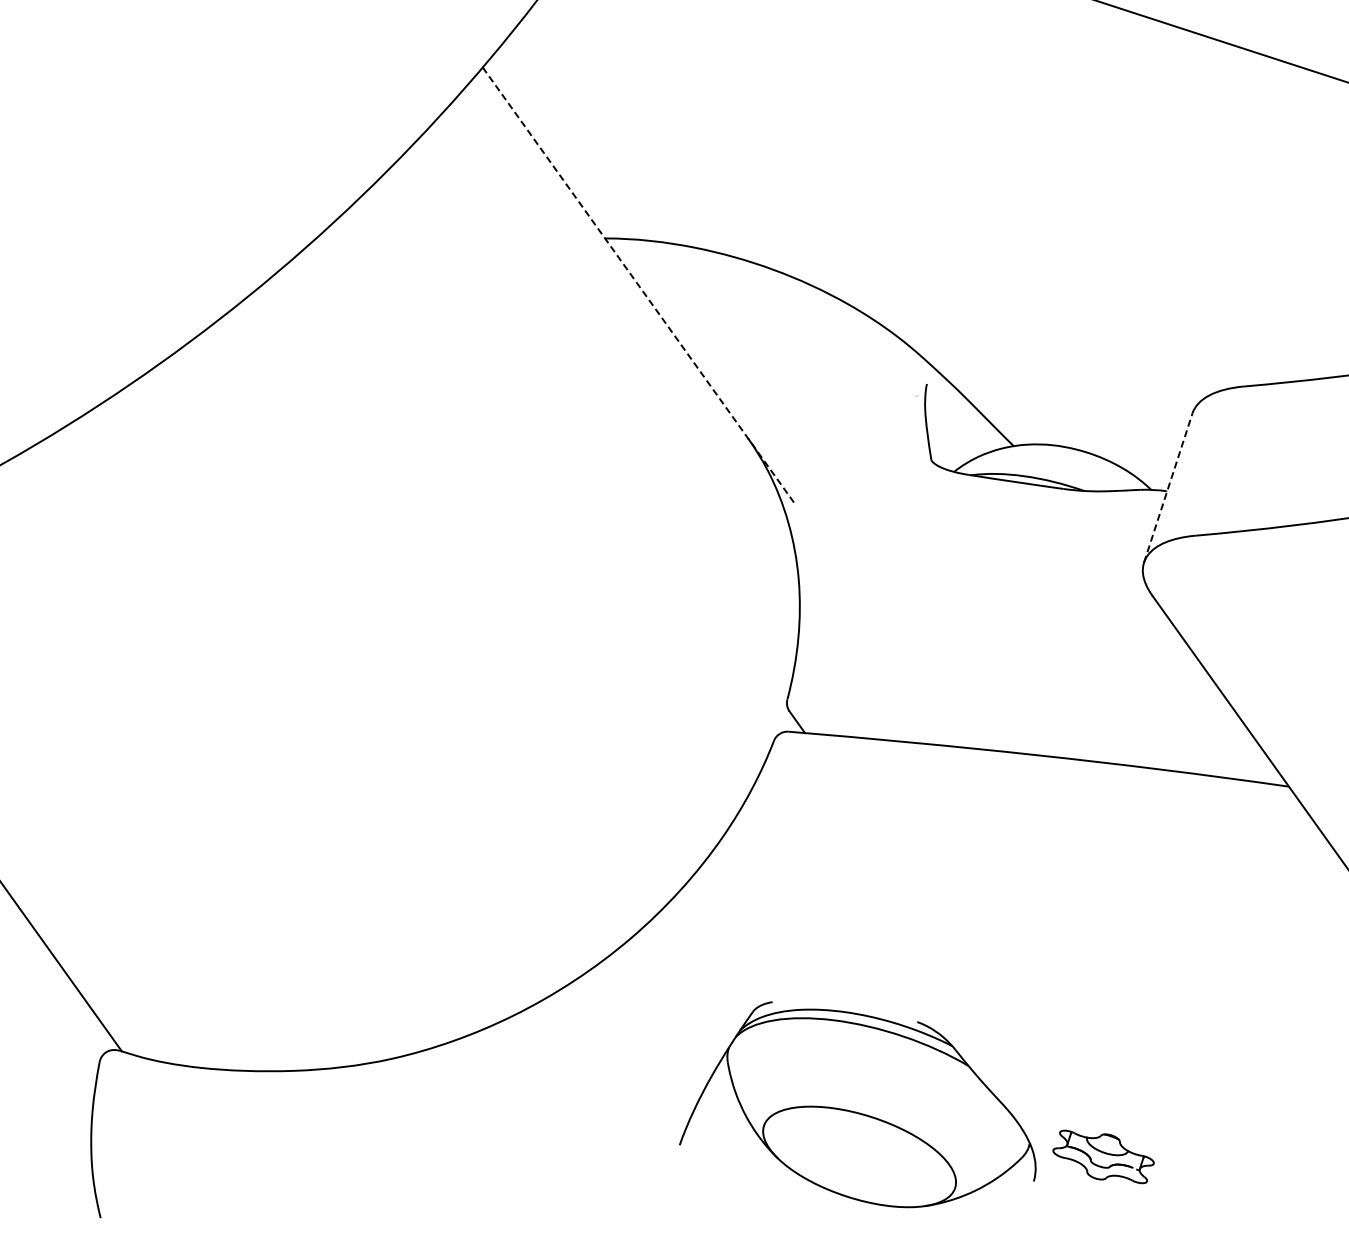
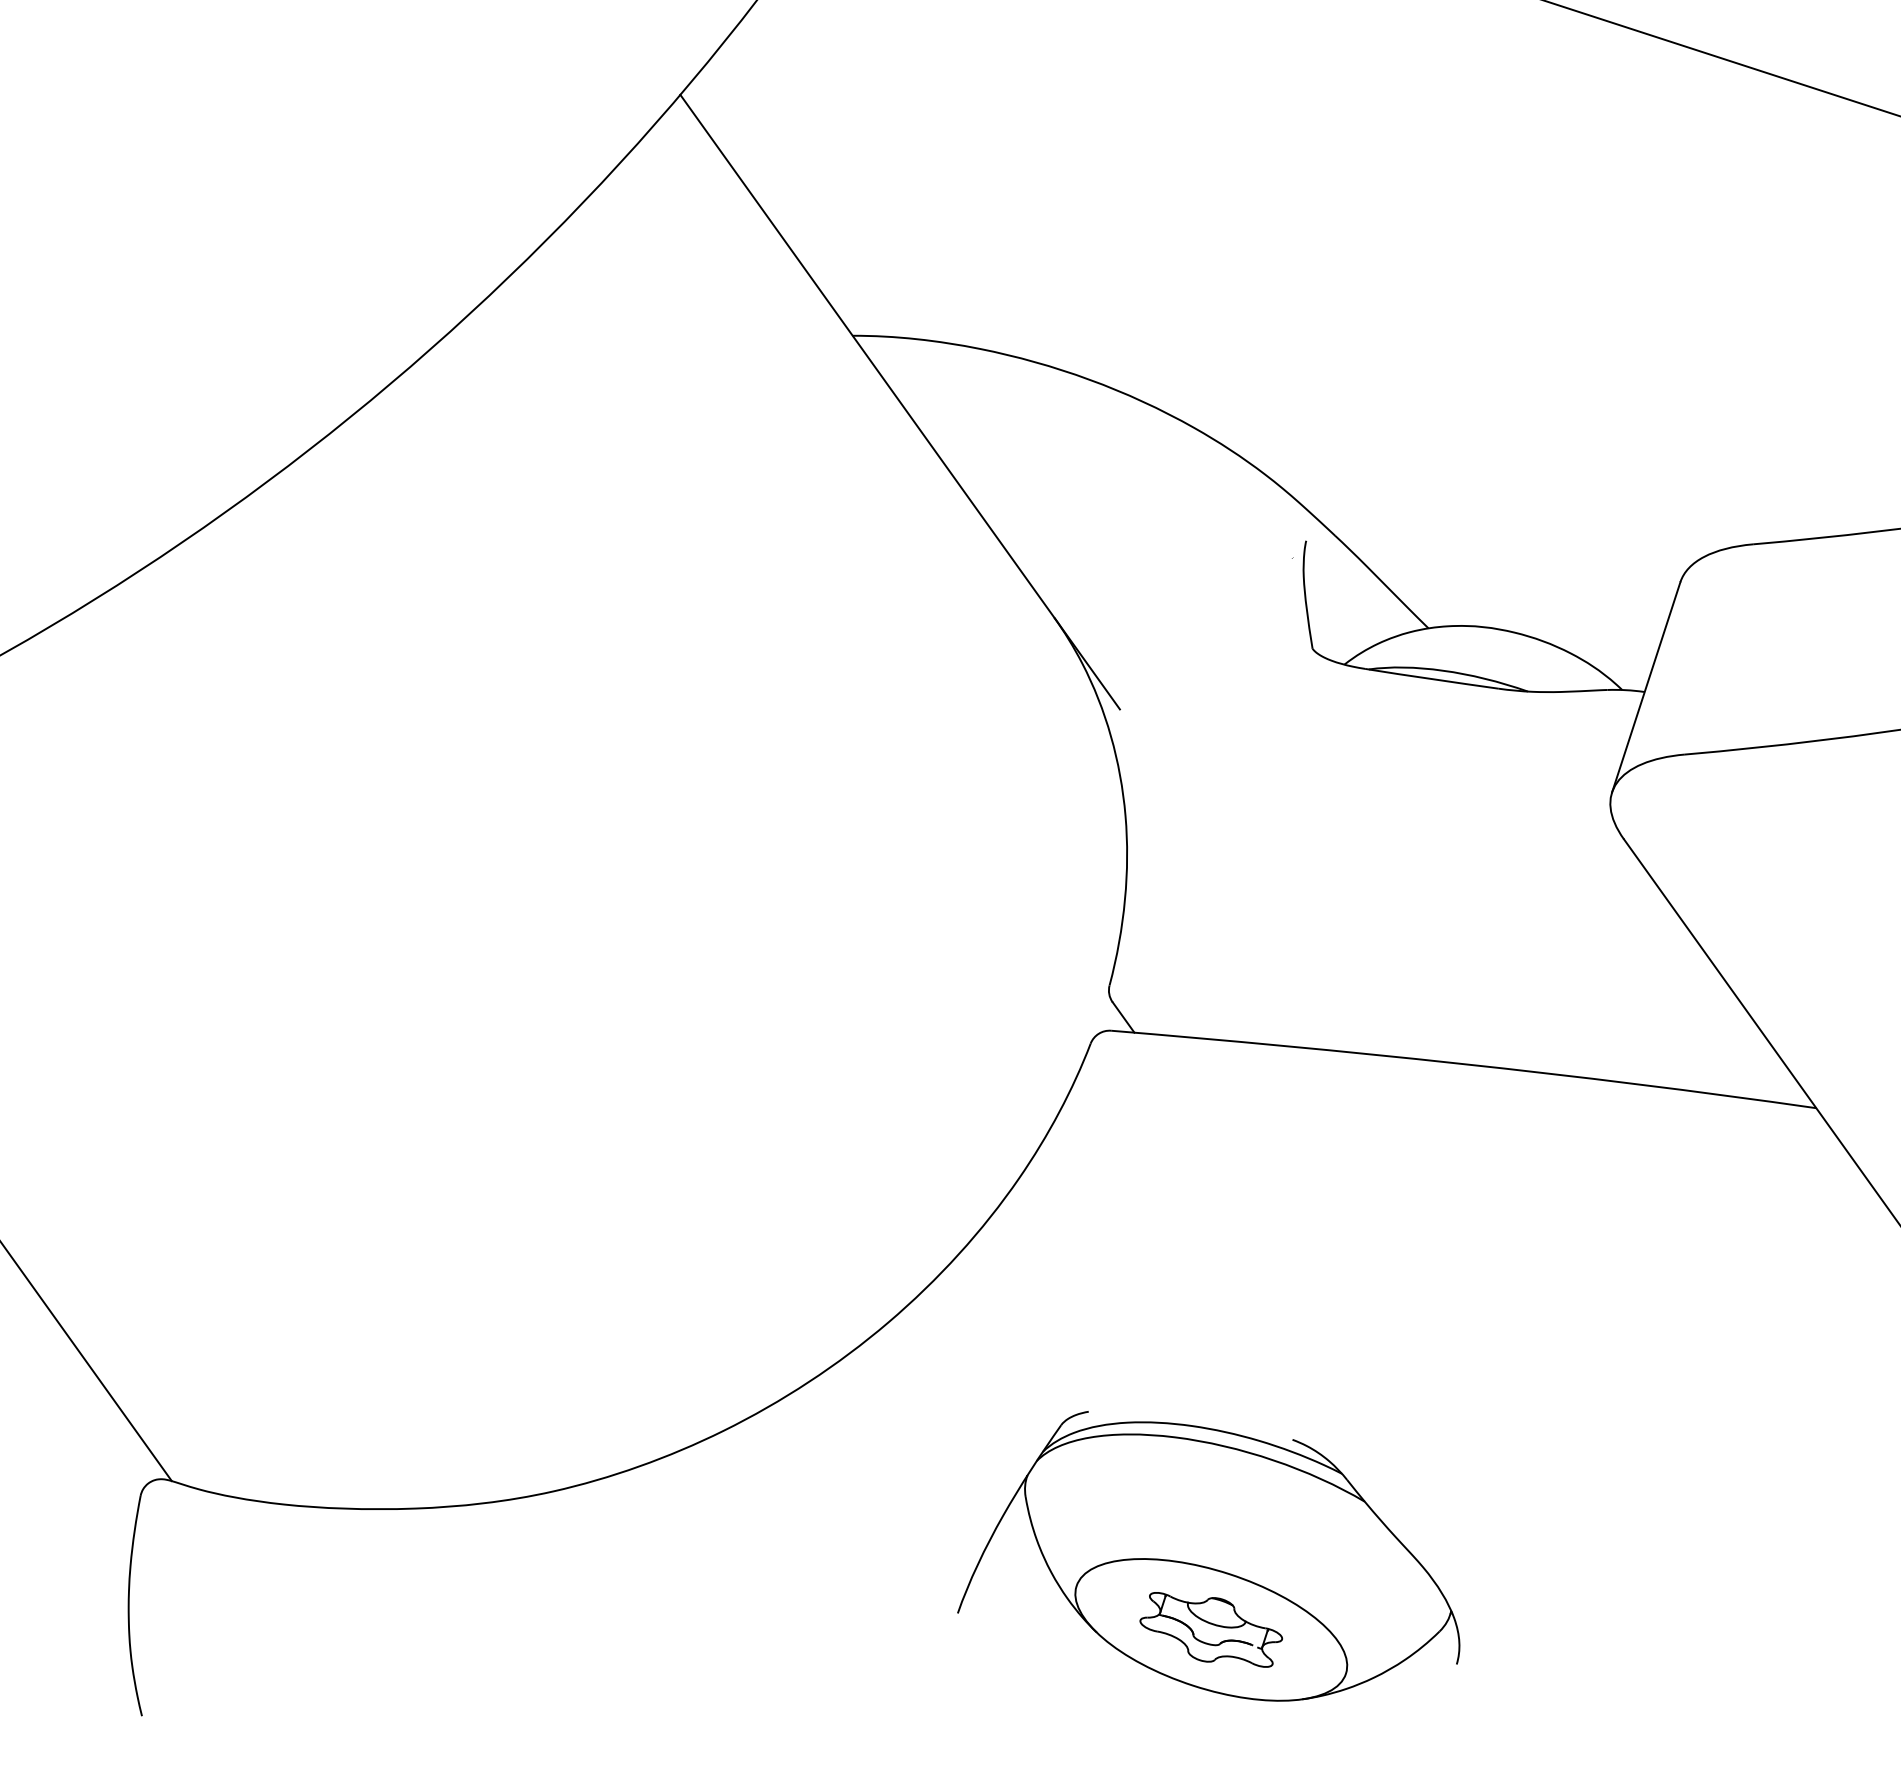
line: (639, 285) -> (901, 402), dashed -> solid
line: (1168, 487) -> (1646, 686), dashed -> solid
part: (1103, 1156) -> (1211, 1629), moved

